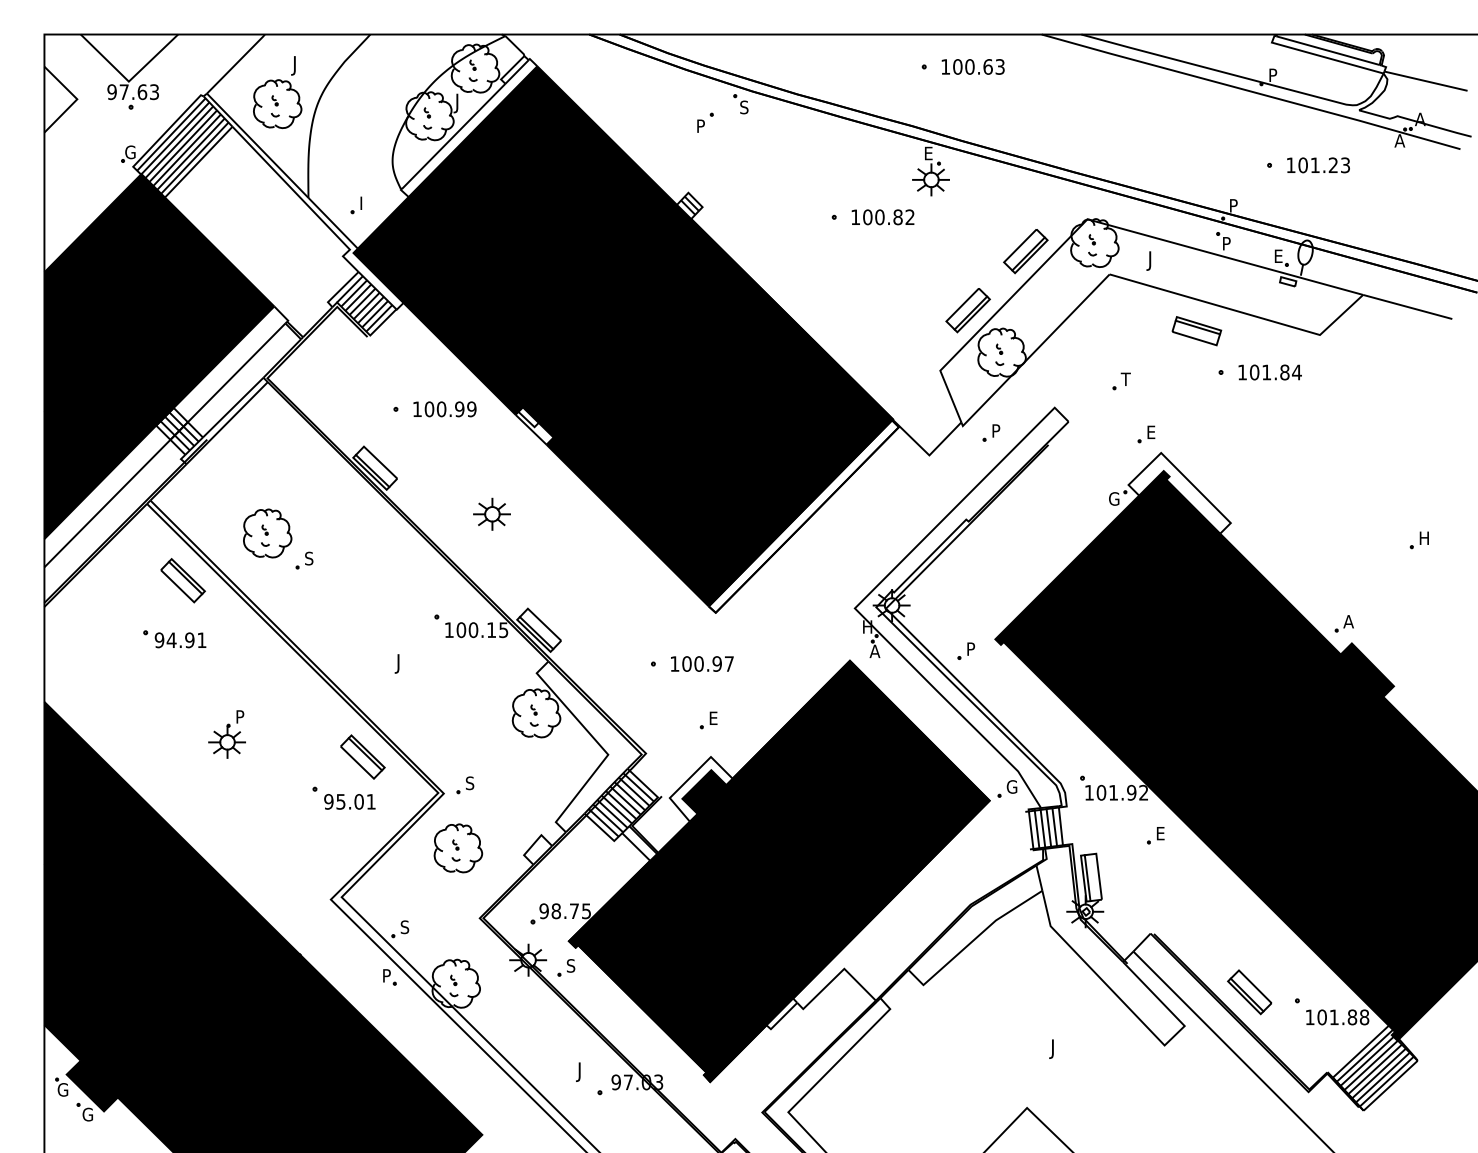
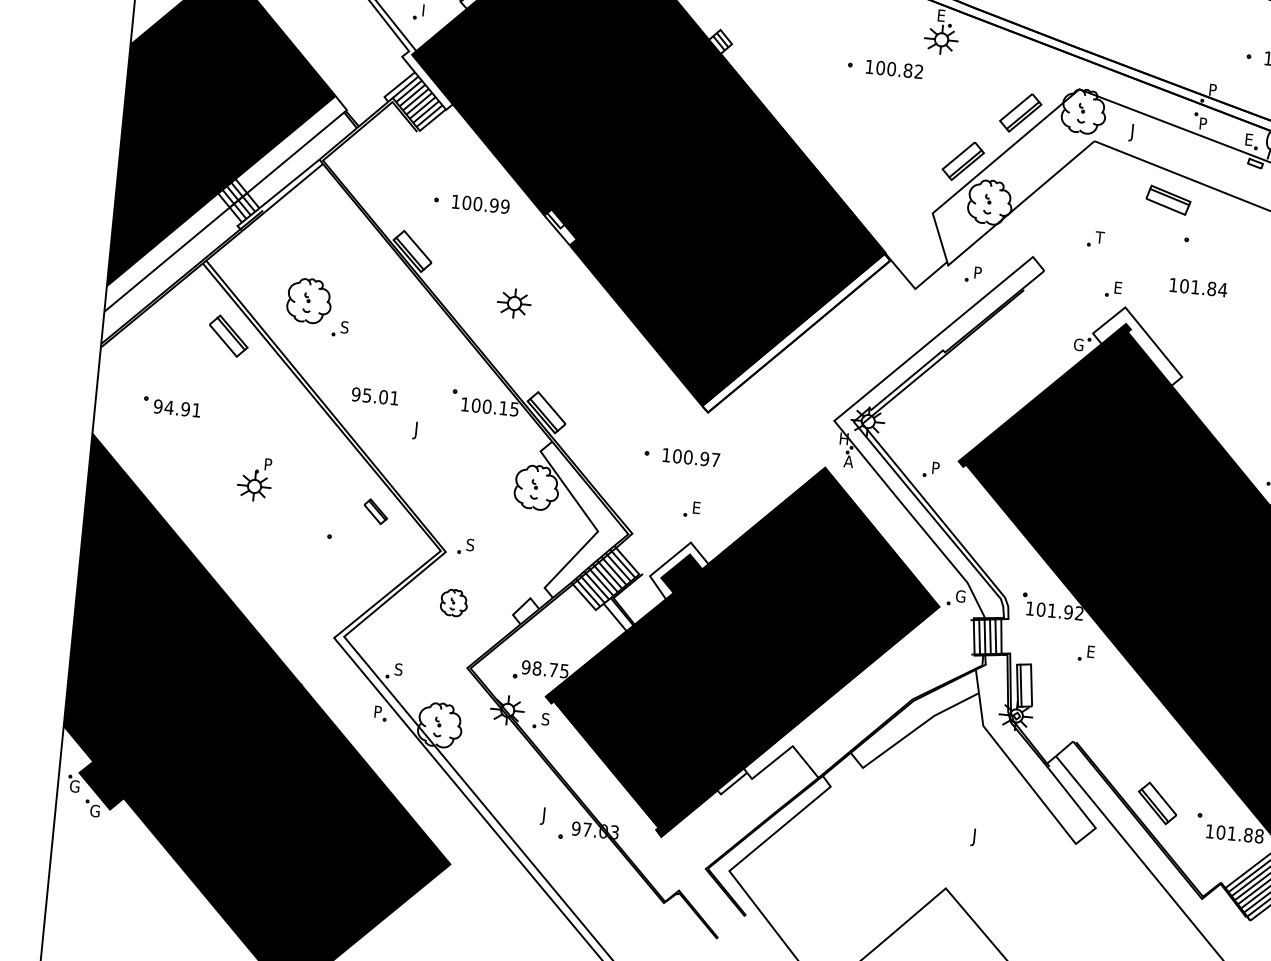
text: (1269, 372) -> (1197, 287), moved
part: (174, 639) -> (171, 407), moved
part: (362, 756) -> (375, 511), size x0.6
text: (349, 801) -> (374, 396), moved
part: (458, 848) -> (454, 603), size x0.6

